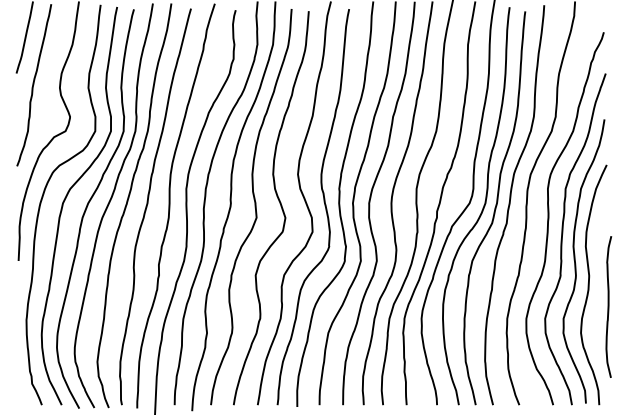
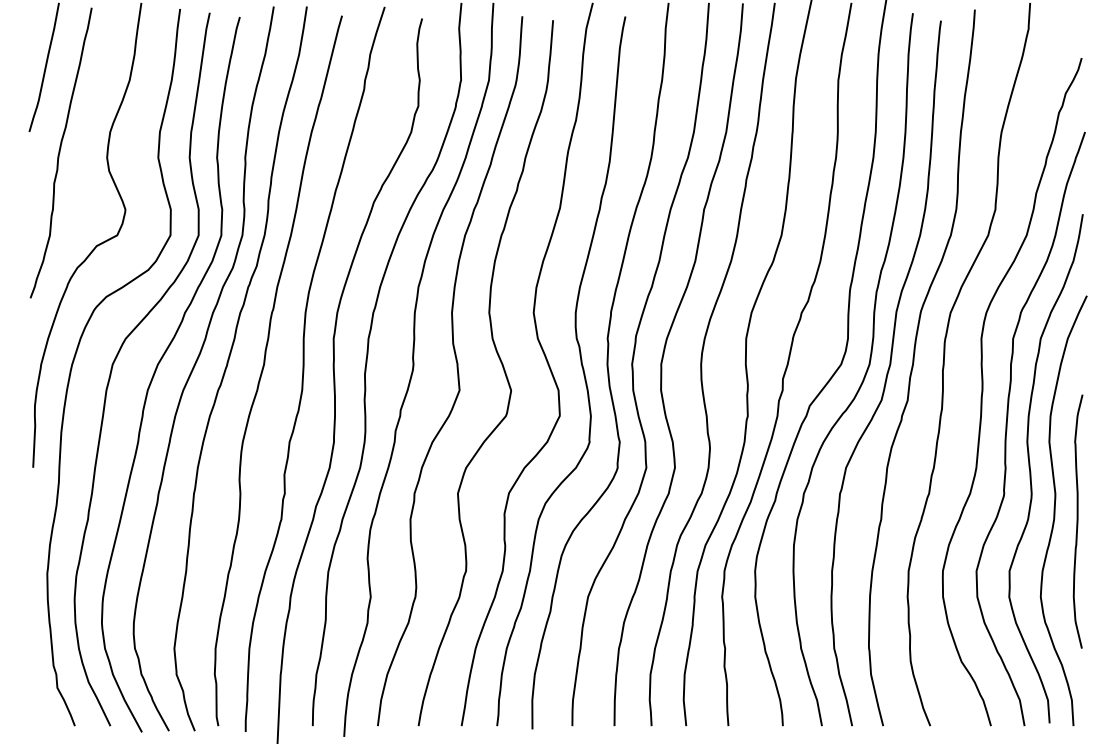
curve: (608, 306) -> (1077, 520), moved

